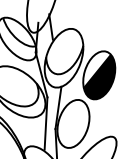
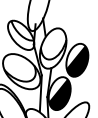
fill: (73, 125) -> (59, 94), added

